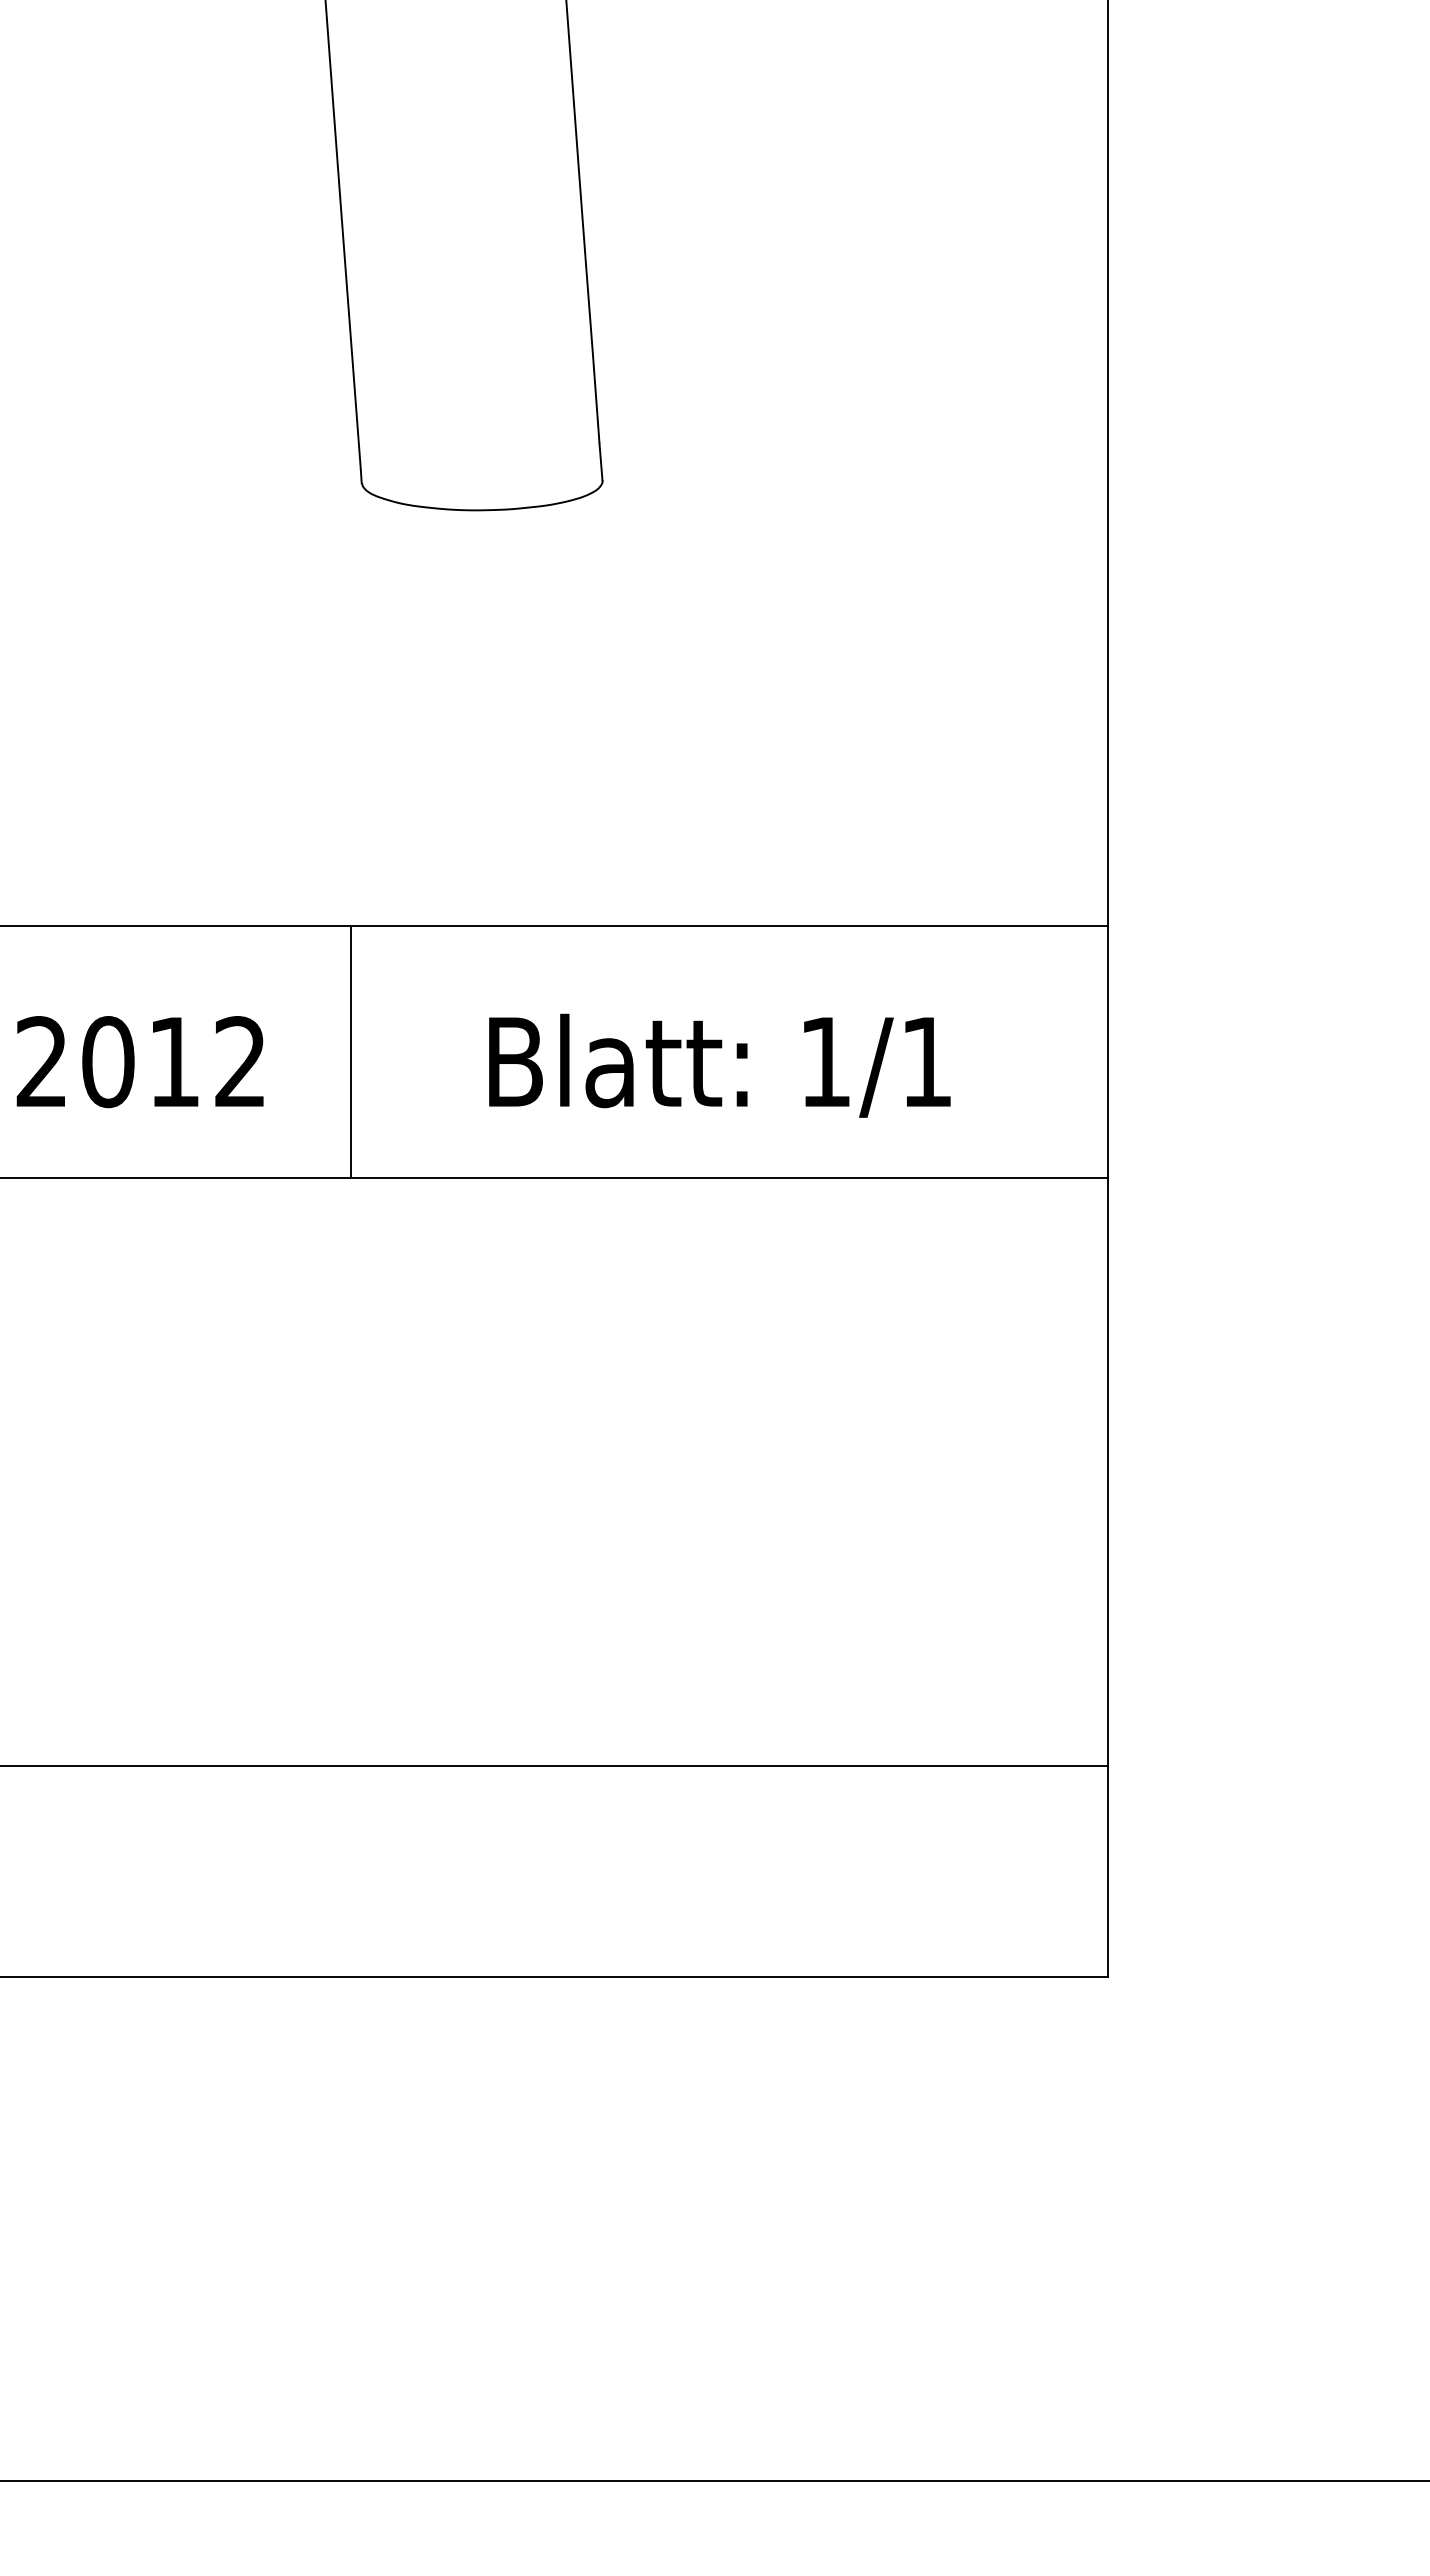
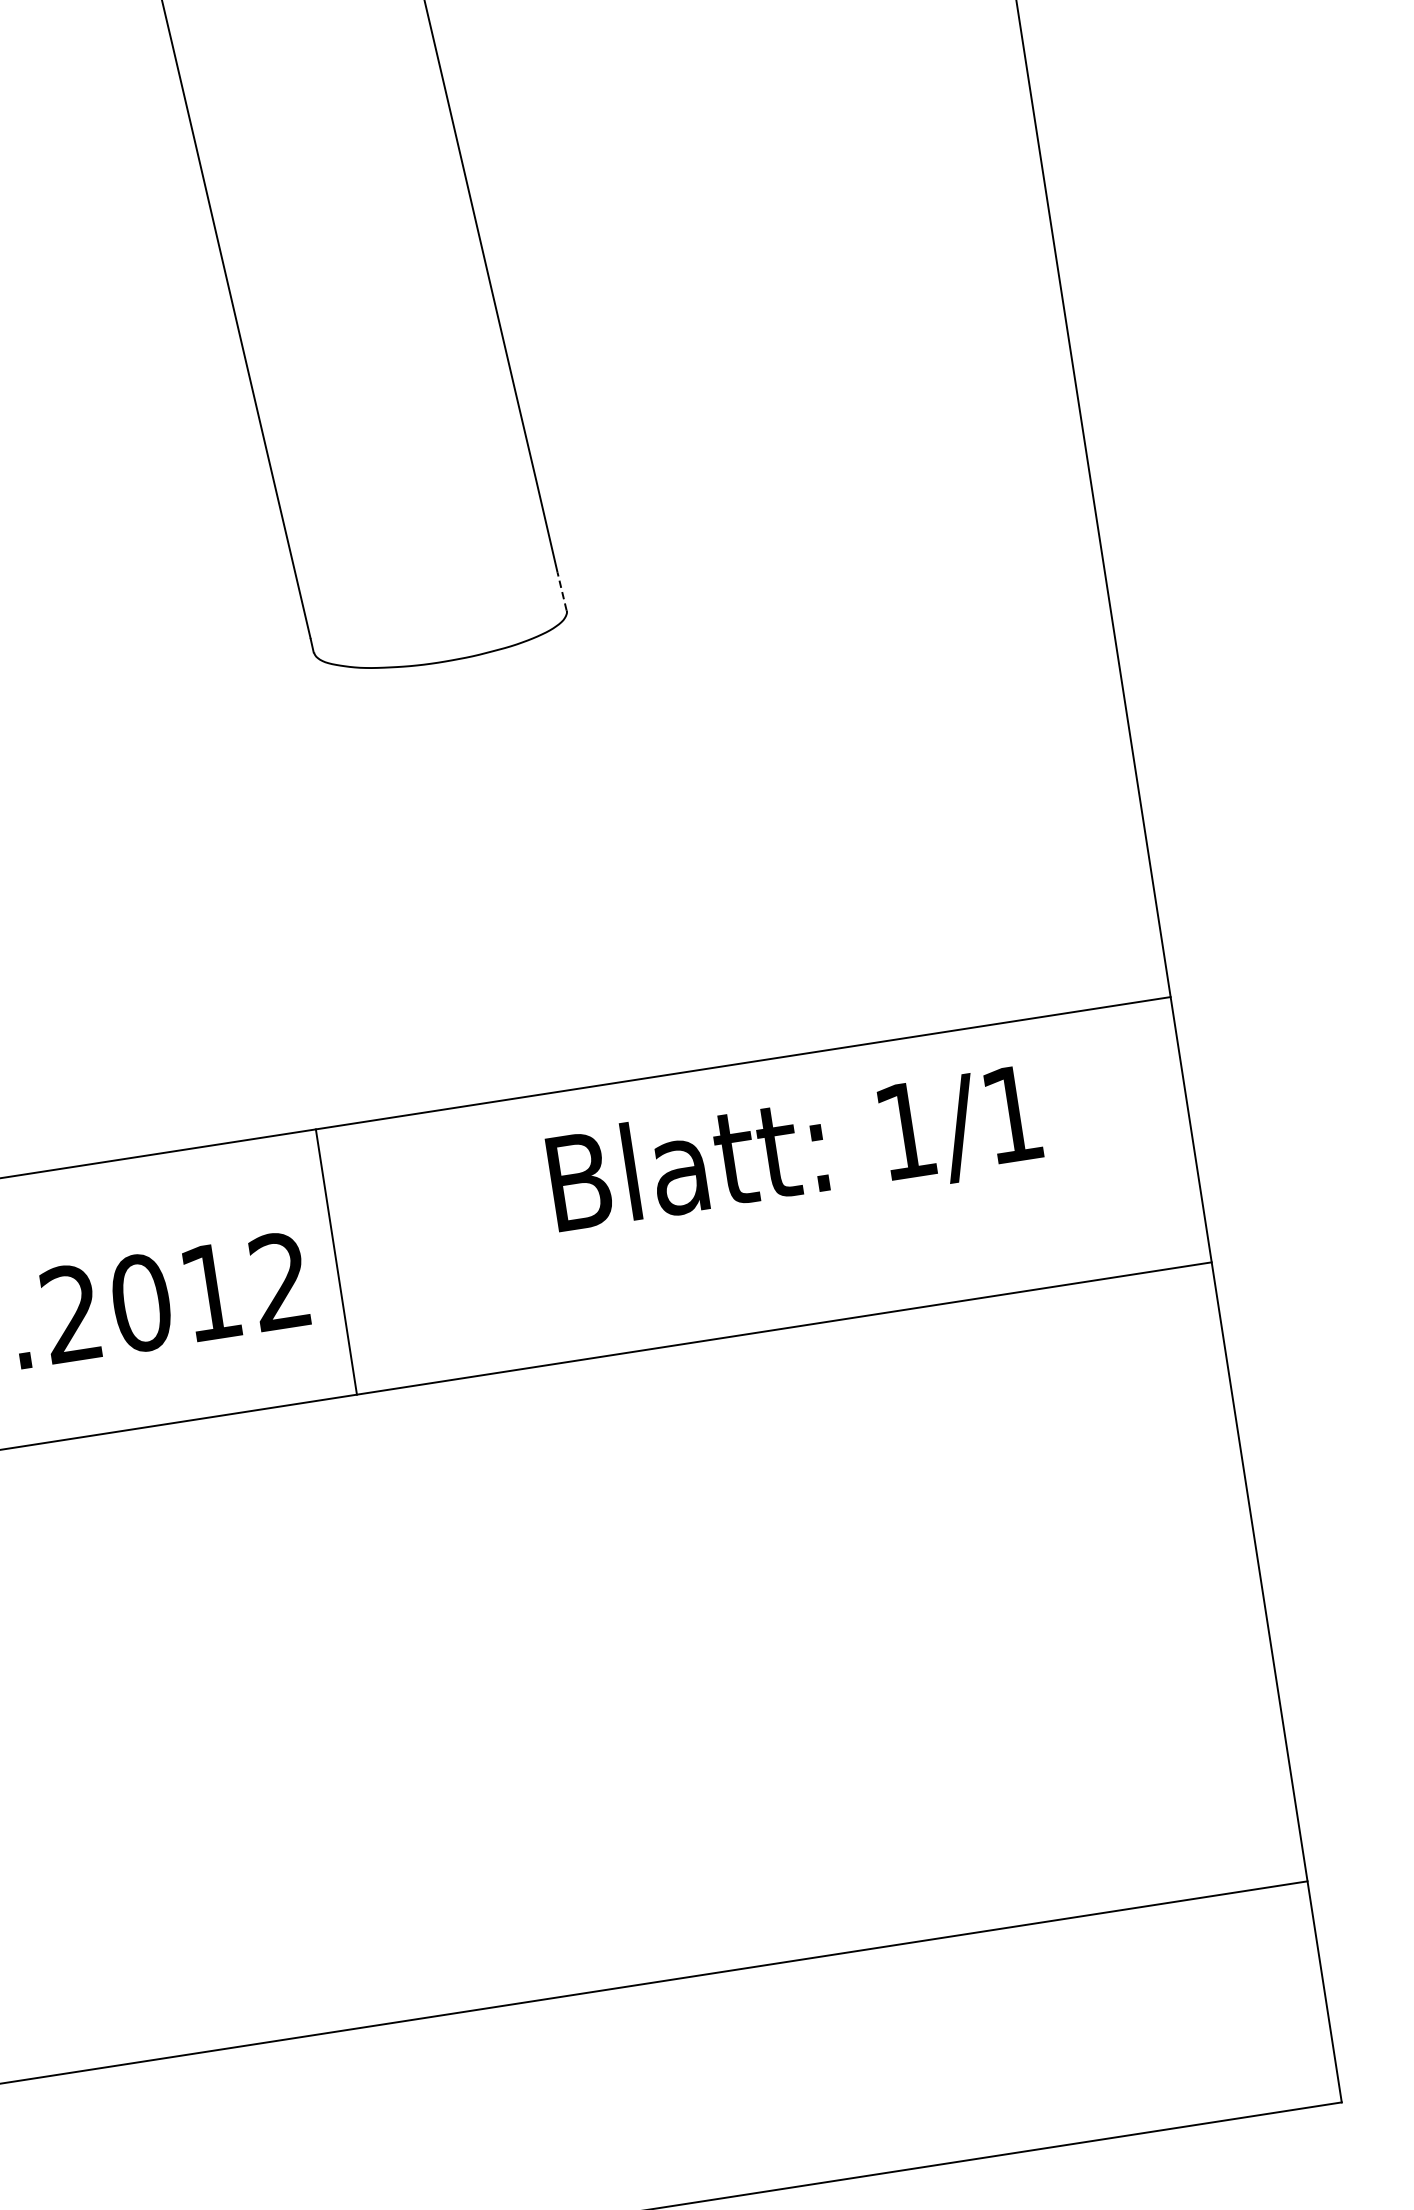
line: (600, 461) -> (561, 590), solid -> dashed
line: (351, 1051) -> (336, 1261), moved
text: (719, 1065) -> (794, 1151), moved

